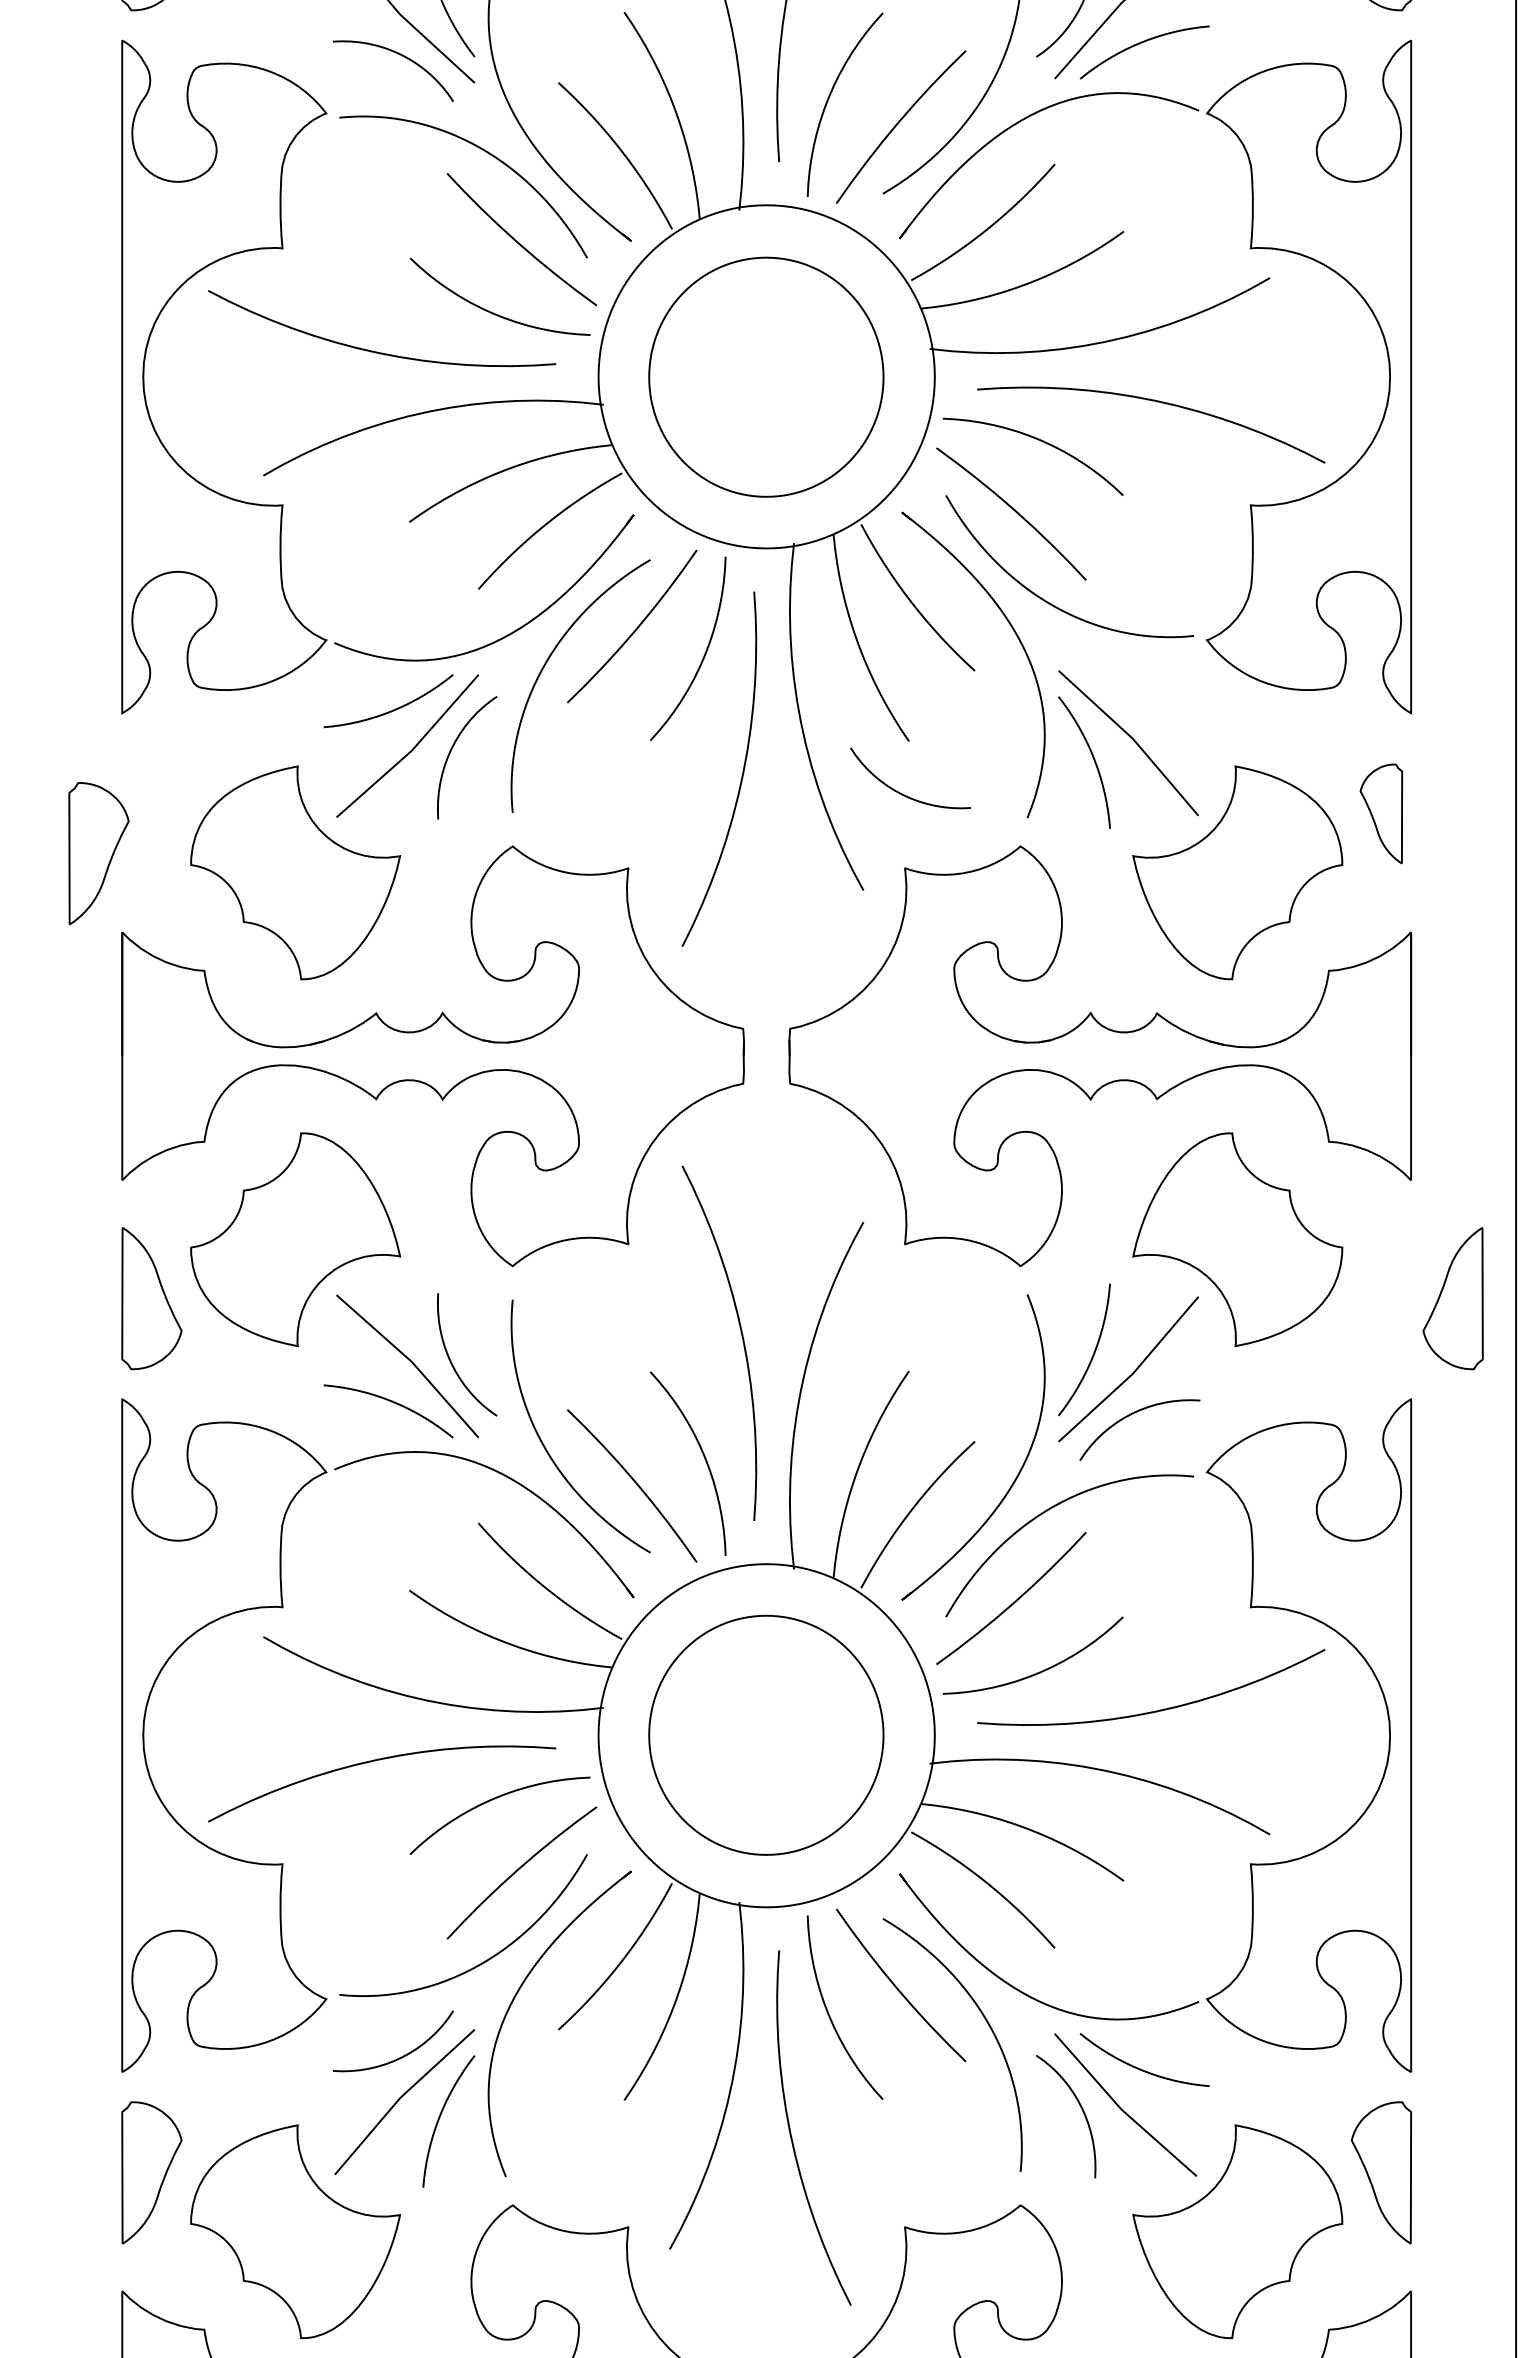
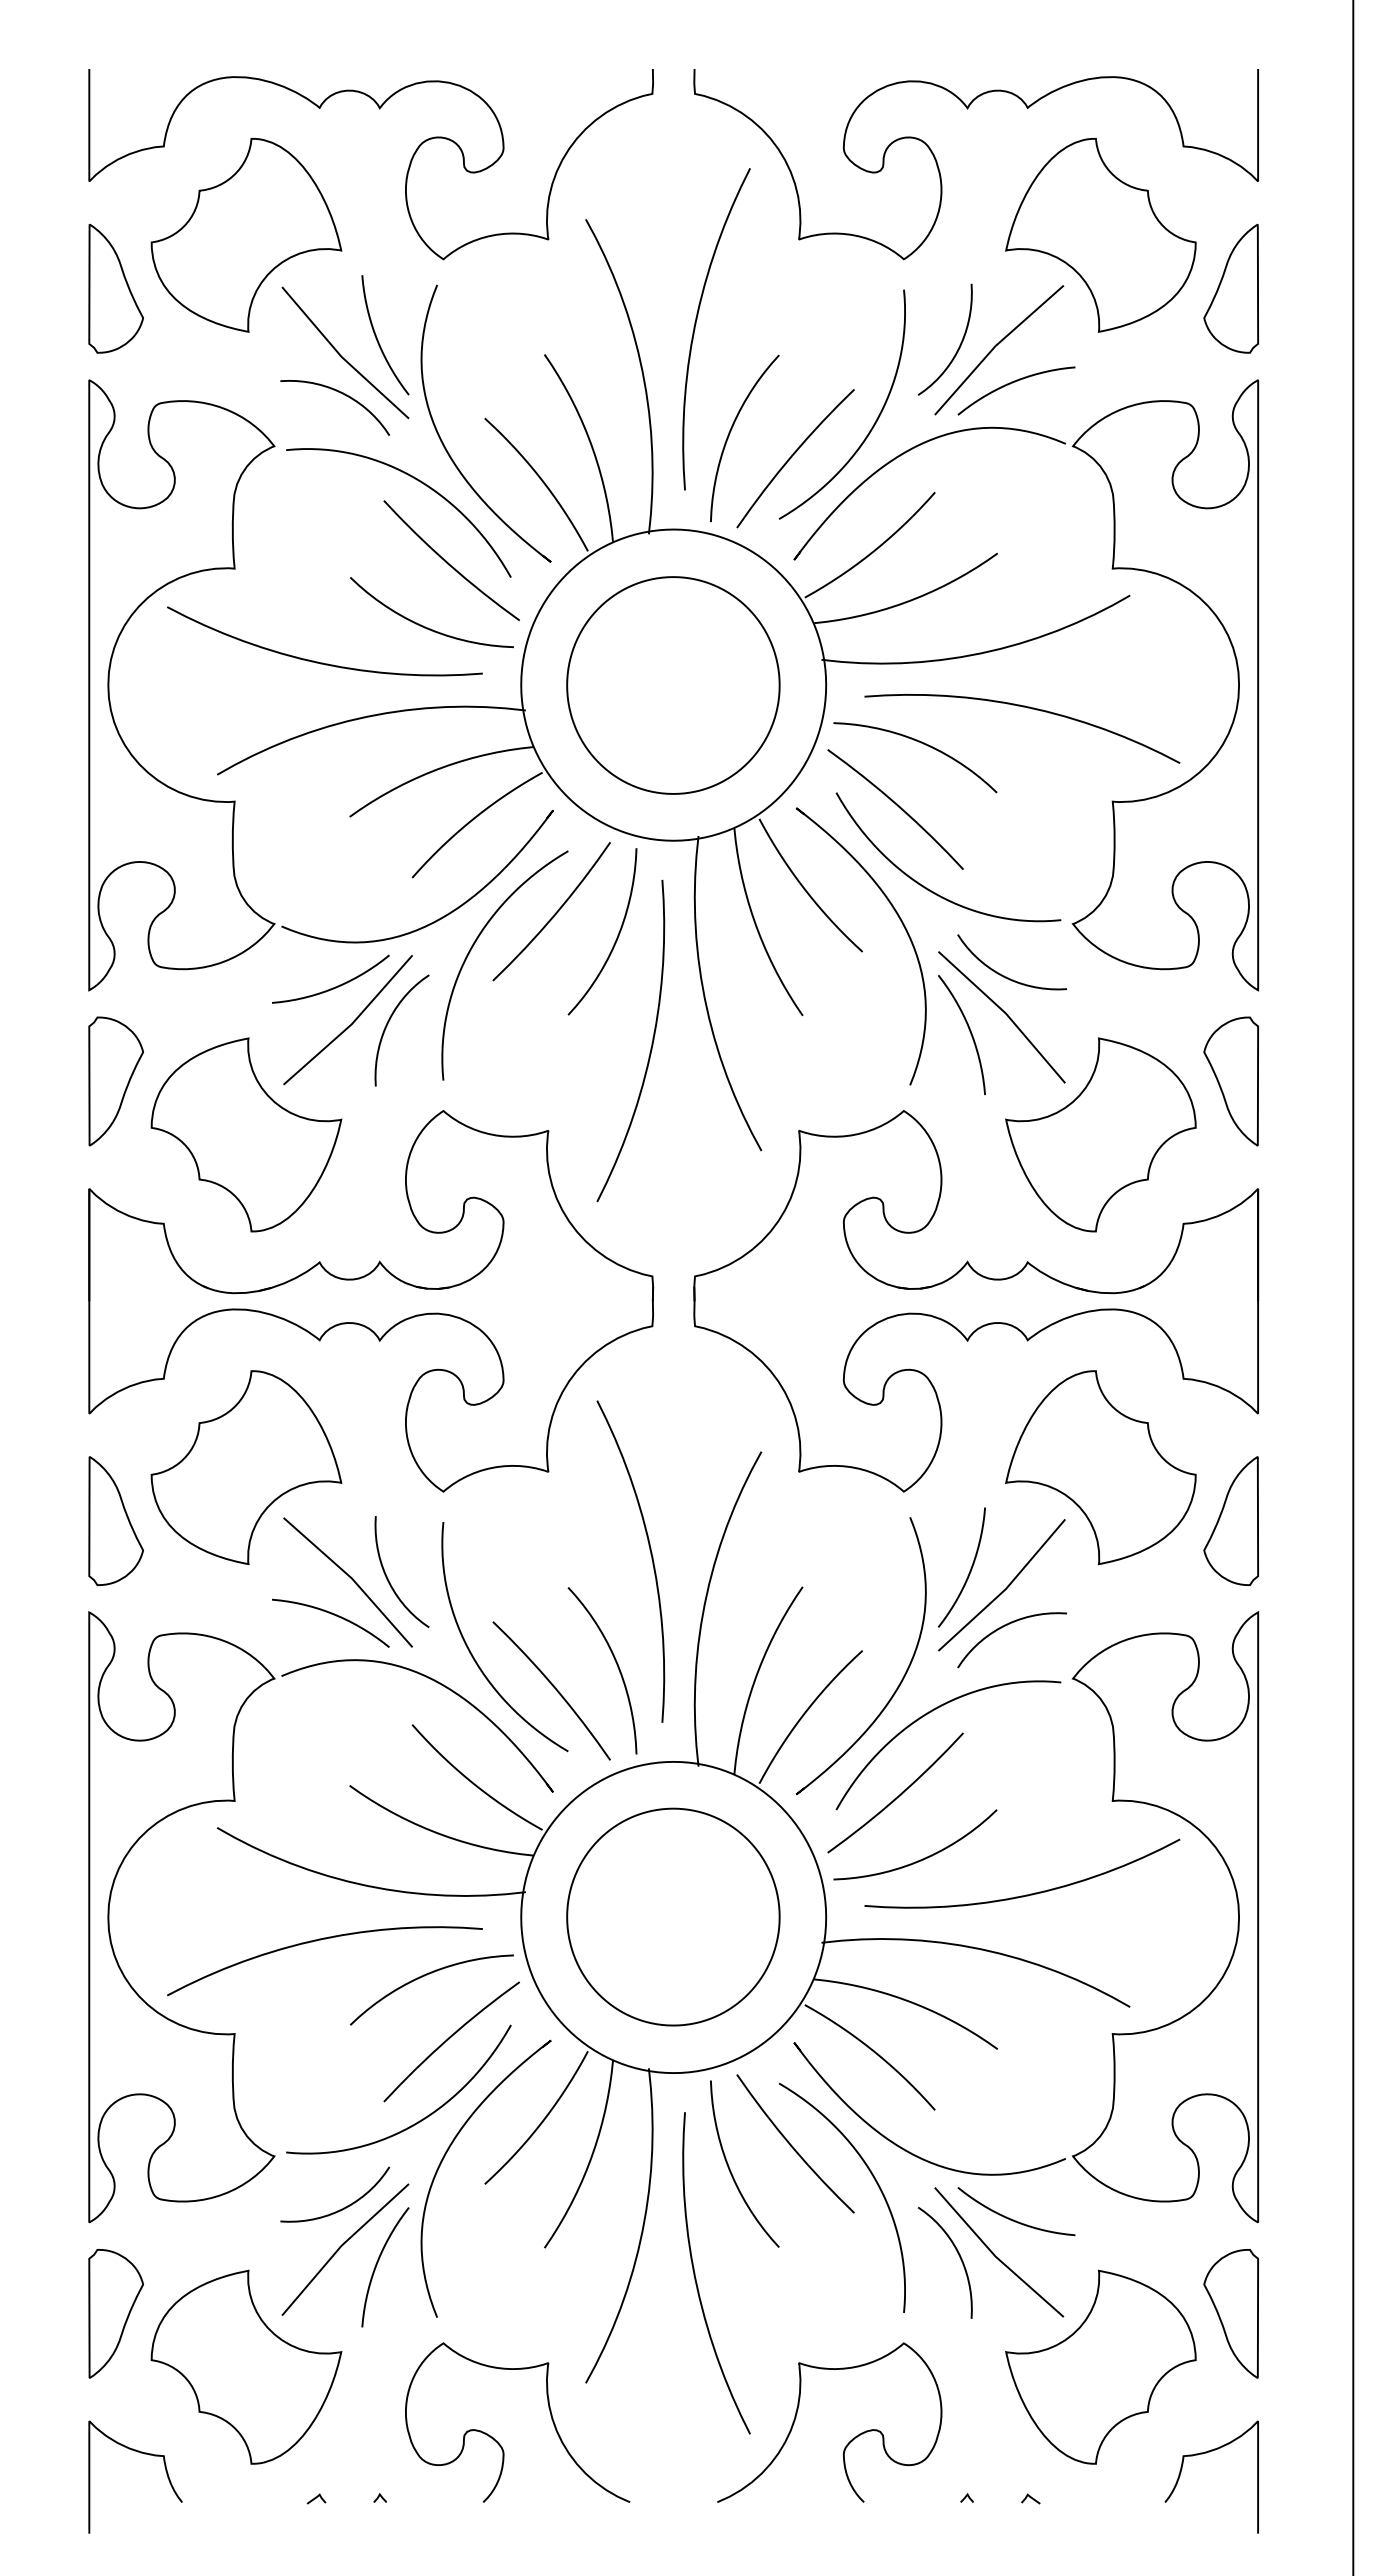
curve: (902, 792) -> (1004, 975), moved
part: (1380, 813) -> (1230, 1081), size x1.43
part: (98, 853) -> (115, 1081), moved
part: (1452, 1297) -> (1230, 1520), moved

